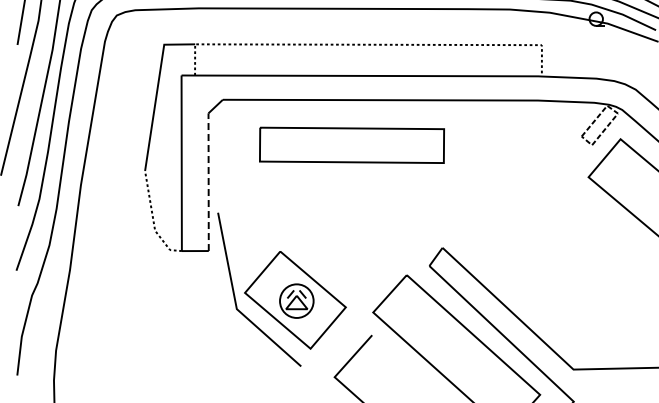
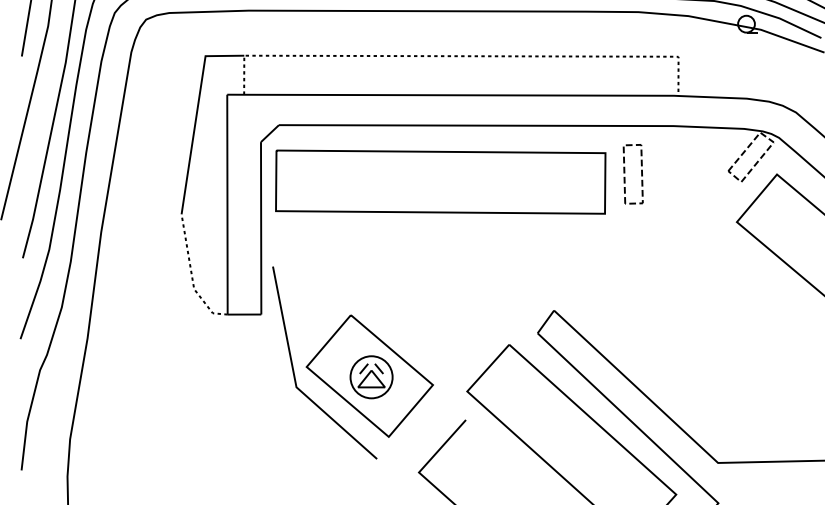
part: (505, 138) -> (632, 173), added
part: (351, 145) -> (440, 182), size x1.43
line: (208, 182) -> (260, 228), dashed -> solid

